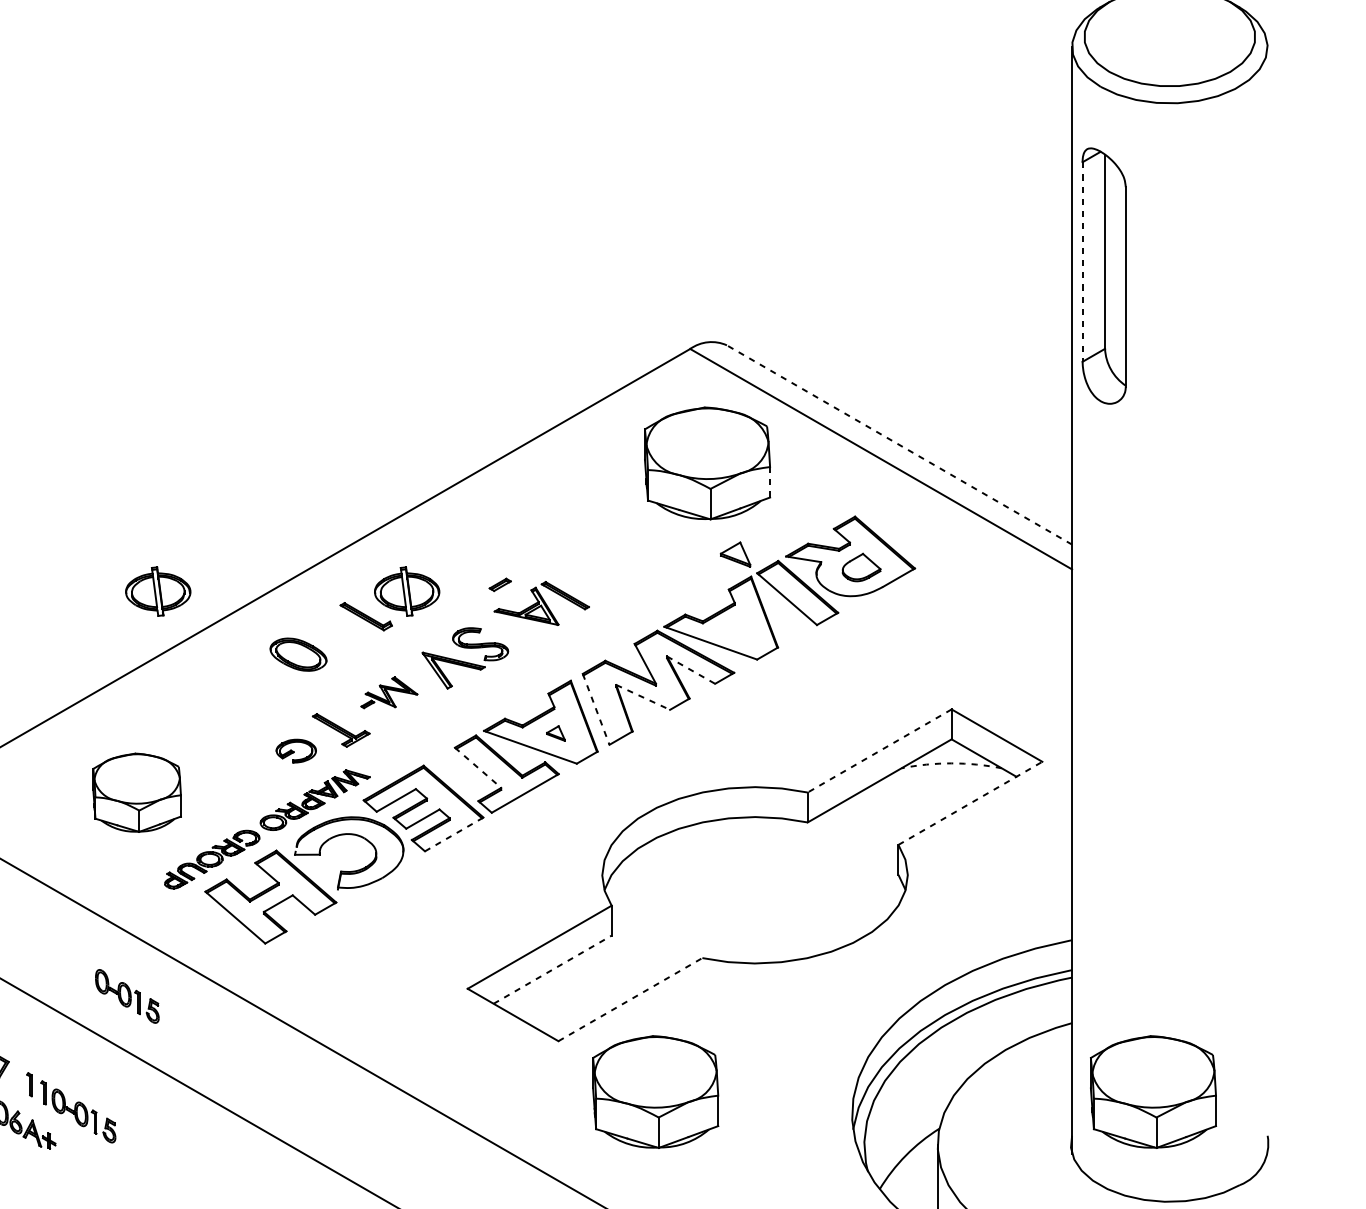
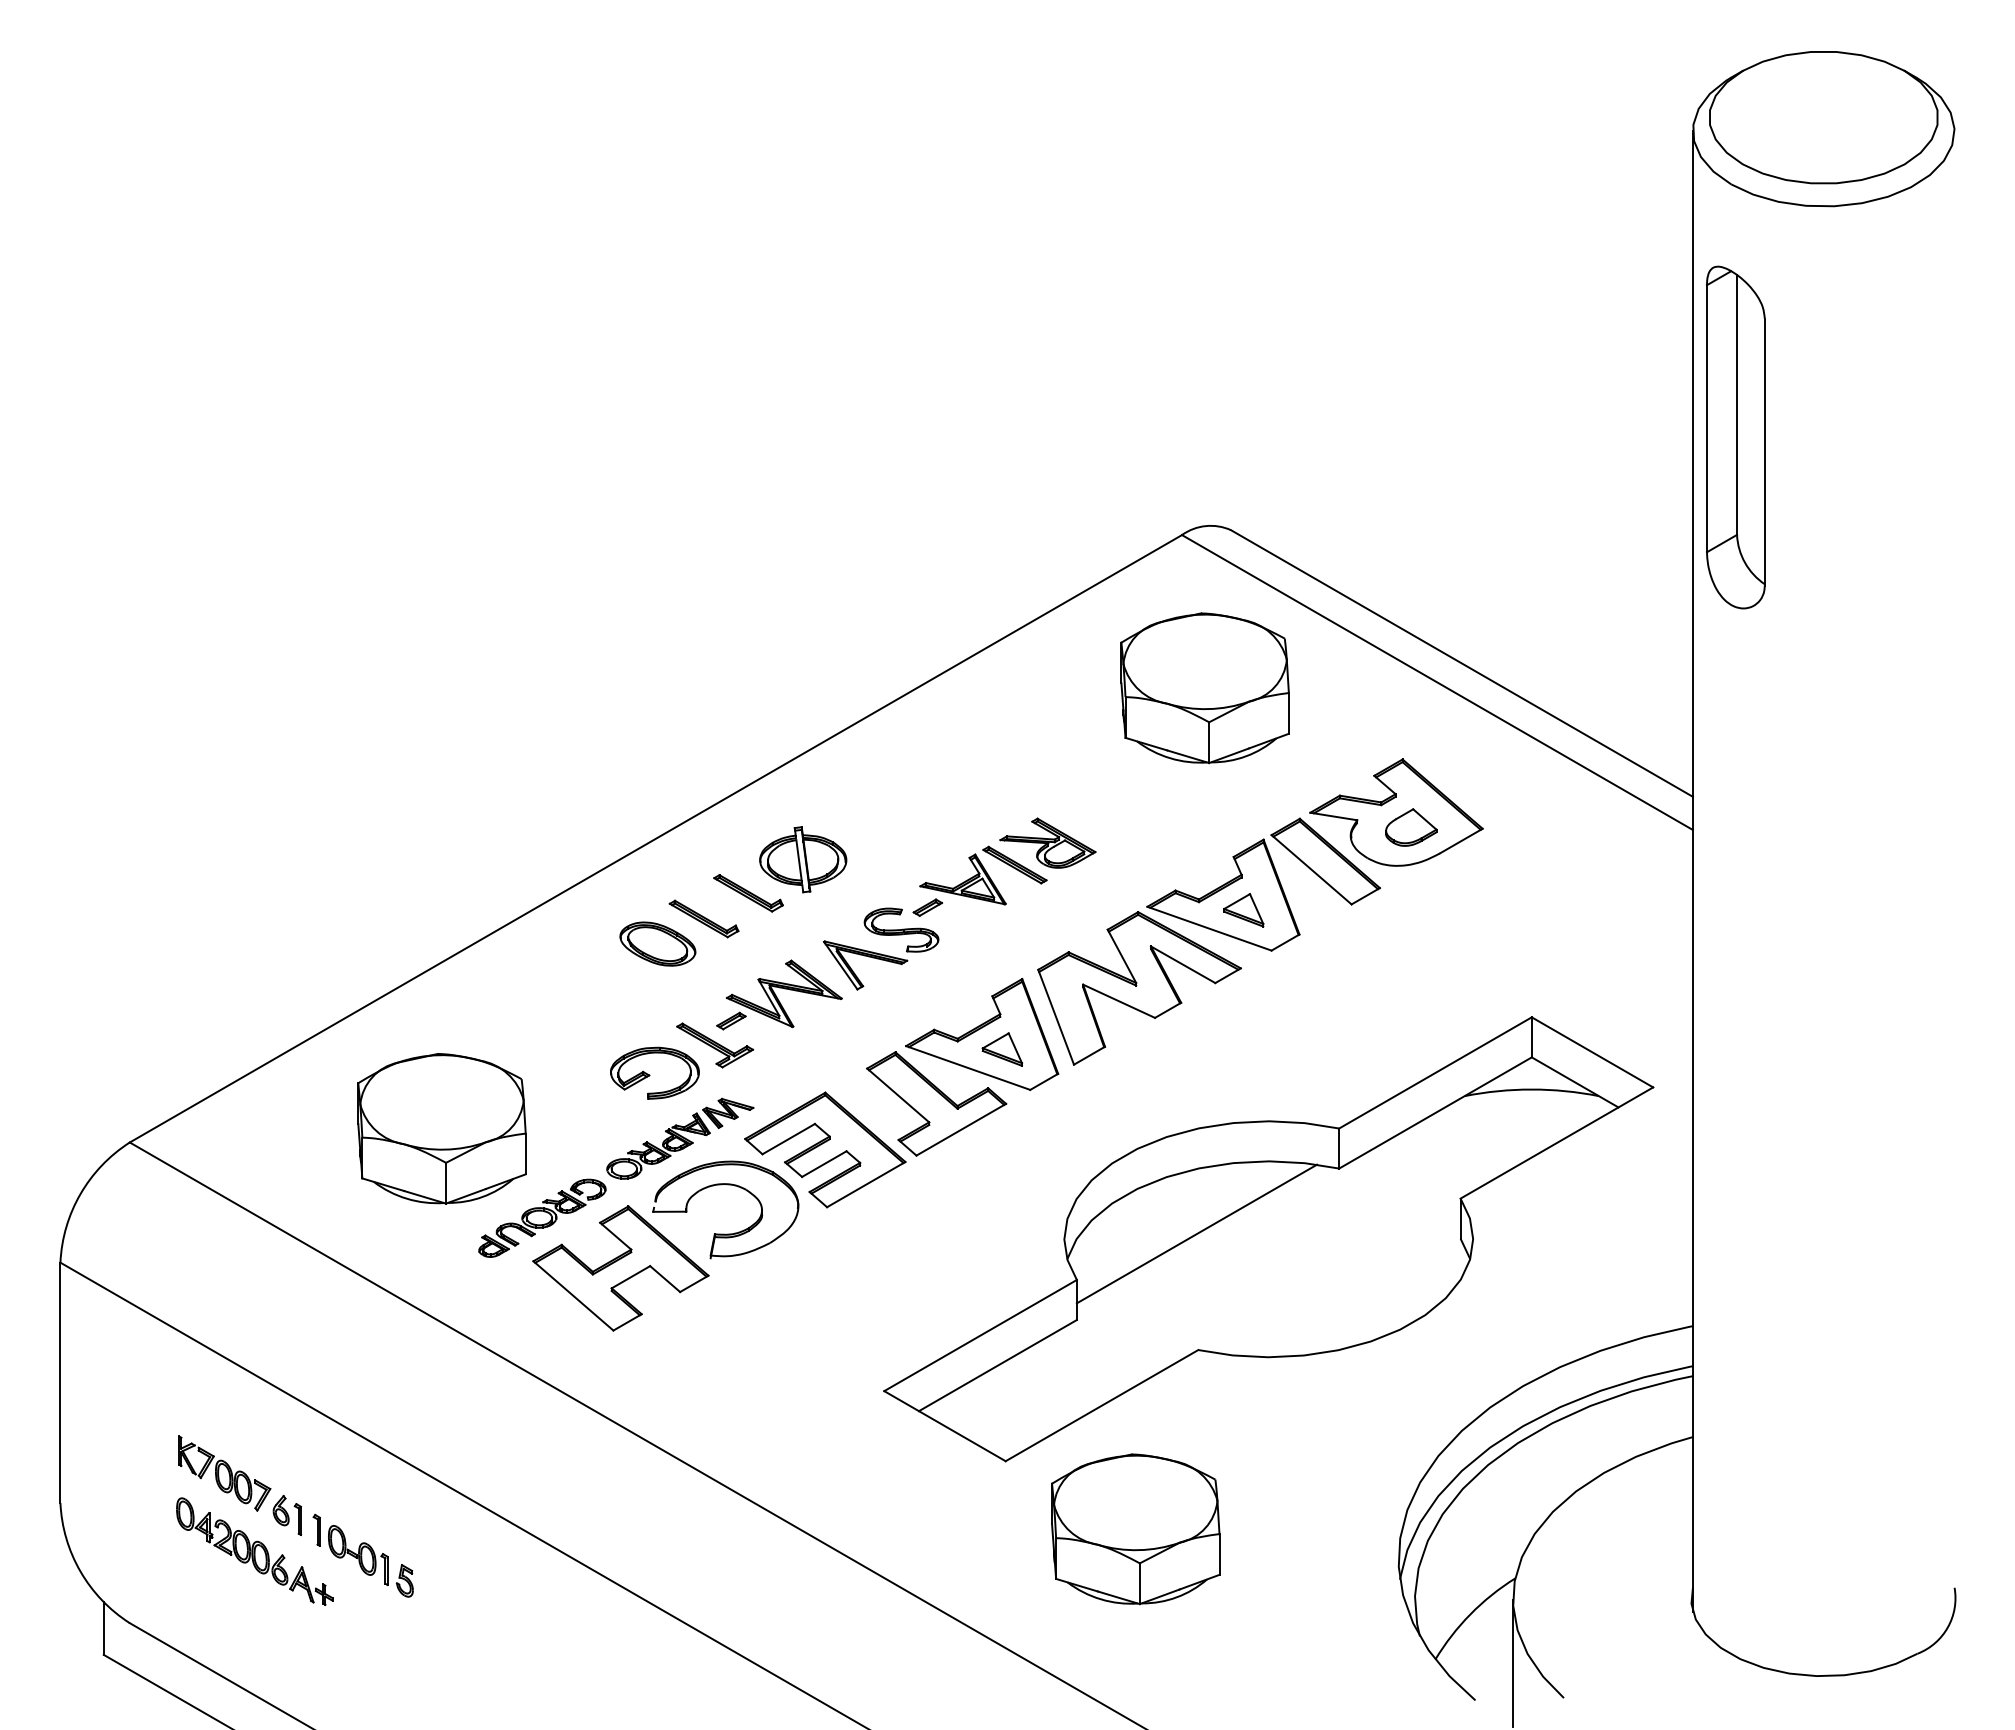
line: (1082, 261) -> (1706, 418), dashed -> solid
line: (899, 444) -> (1462, 663), dashed -> solid
line: (769, 481) -> (1288, 712), dashed -> solid
part: (735, 554) -> (1243, 910), moved
part: (589, 578) -> (1047, 842), added
part: (500, 584) -> (927, 907), moved
part: (158, 591) -> (470, 859), removed
part: (332, 635) -> (703, 918), added
line: (691, 670) -> (1183, 965), dashed -> solid
part: (389, 692) -> (779, 994), size x1.67
line: (643, 697) -> (1119, 1001), dashed -> solid
line: (596, 709) -> (1056, 1017), dashed -> solid
part: (555, 733) -> (1001, 1049), size x1.67
part: (295, 750) -> (654, 1072), size x1.67
line: (879, 751) -> (1435, 1073), dashed -> solid
arc: (951, 763) -> (1531, 1089), dashed -> solid
line: (478, 767) -> (898, 1095), dashed -> solid
part: (136, 792) -> (441, 1128), size x1.43
line: (970, 802) -> (1557, 1142), dashed -> solid
line: (454, 834) -> (866, 1184), dashed -> solid
line: (701, 870) -> (1196, 1233), added
line: (553, 969) -> (998, 1365), dashed -> solid
part: (127, 996) -> (428, 1401), removed
line: (630, 999) -> (1102, 1405), dashed -> solid
part: (16, 1078) -> (280, 1510), added
part: (1153, 1092) -> (1801, 1529), removed

